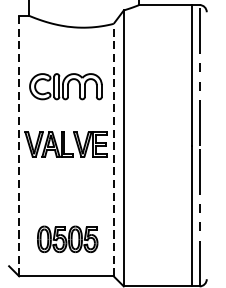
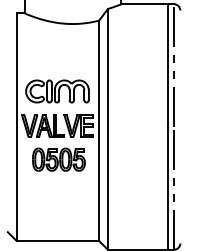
part: (66, 86) -> (57, 91), moved
line: (19, 146) -> (16, 127), dashed -> solid
line: (114, 149) -> (99, 130), dashed -> solid
part: (67, 239) -> (58, 159), moved

